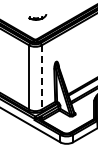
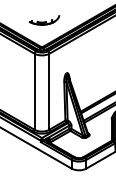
part: (37, 16) -> (44, 19), size x1.43
line: (41, 77) -> (49, 91), dashed -> solid

